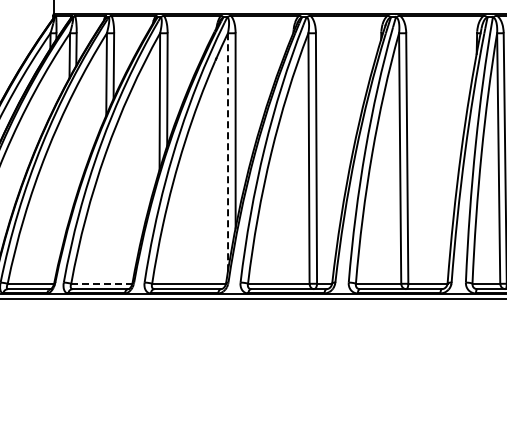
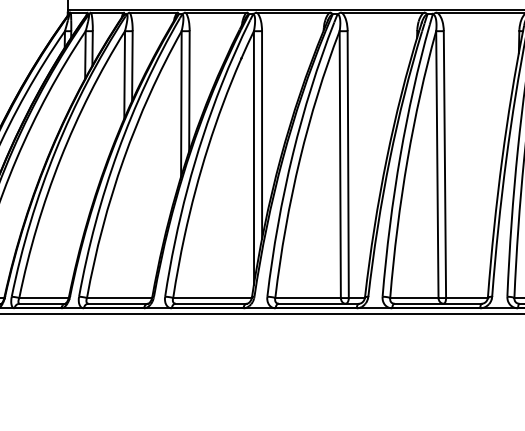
line: (228, 152) -> (254, 158), dashed -> solid
line: (101, 283) -> (119, 297), dashed -> solid

